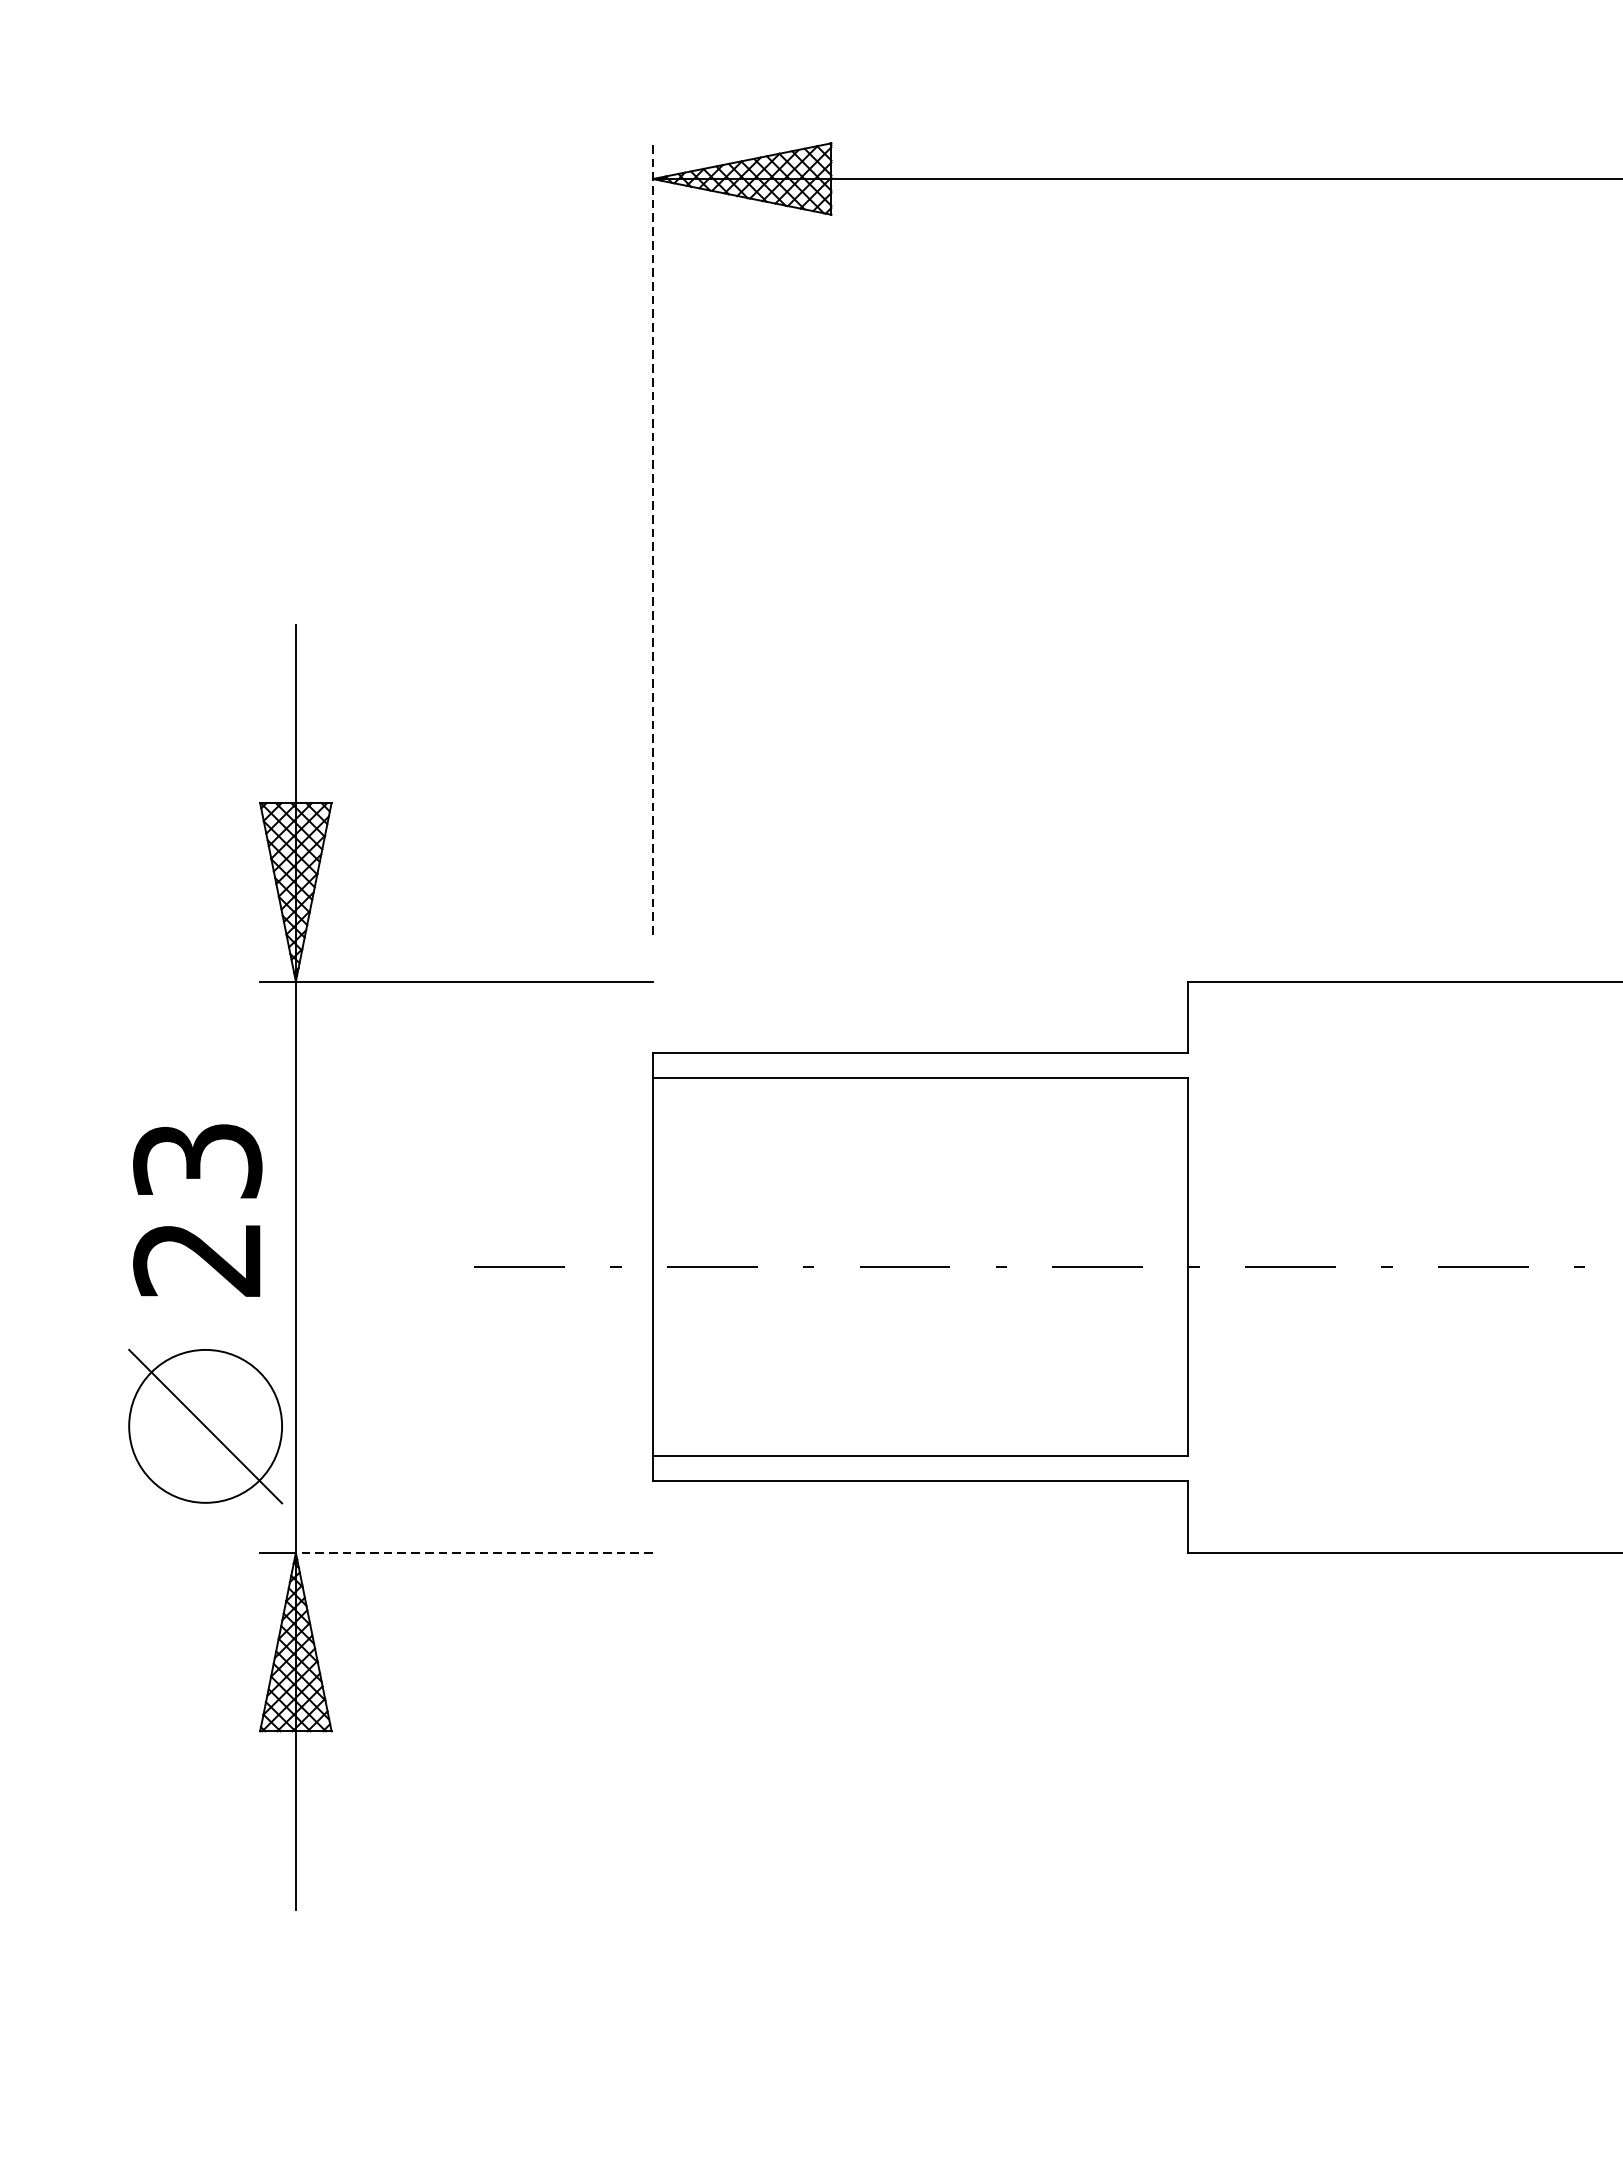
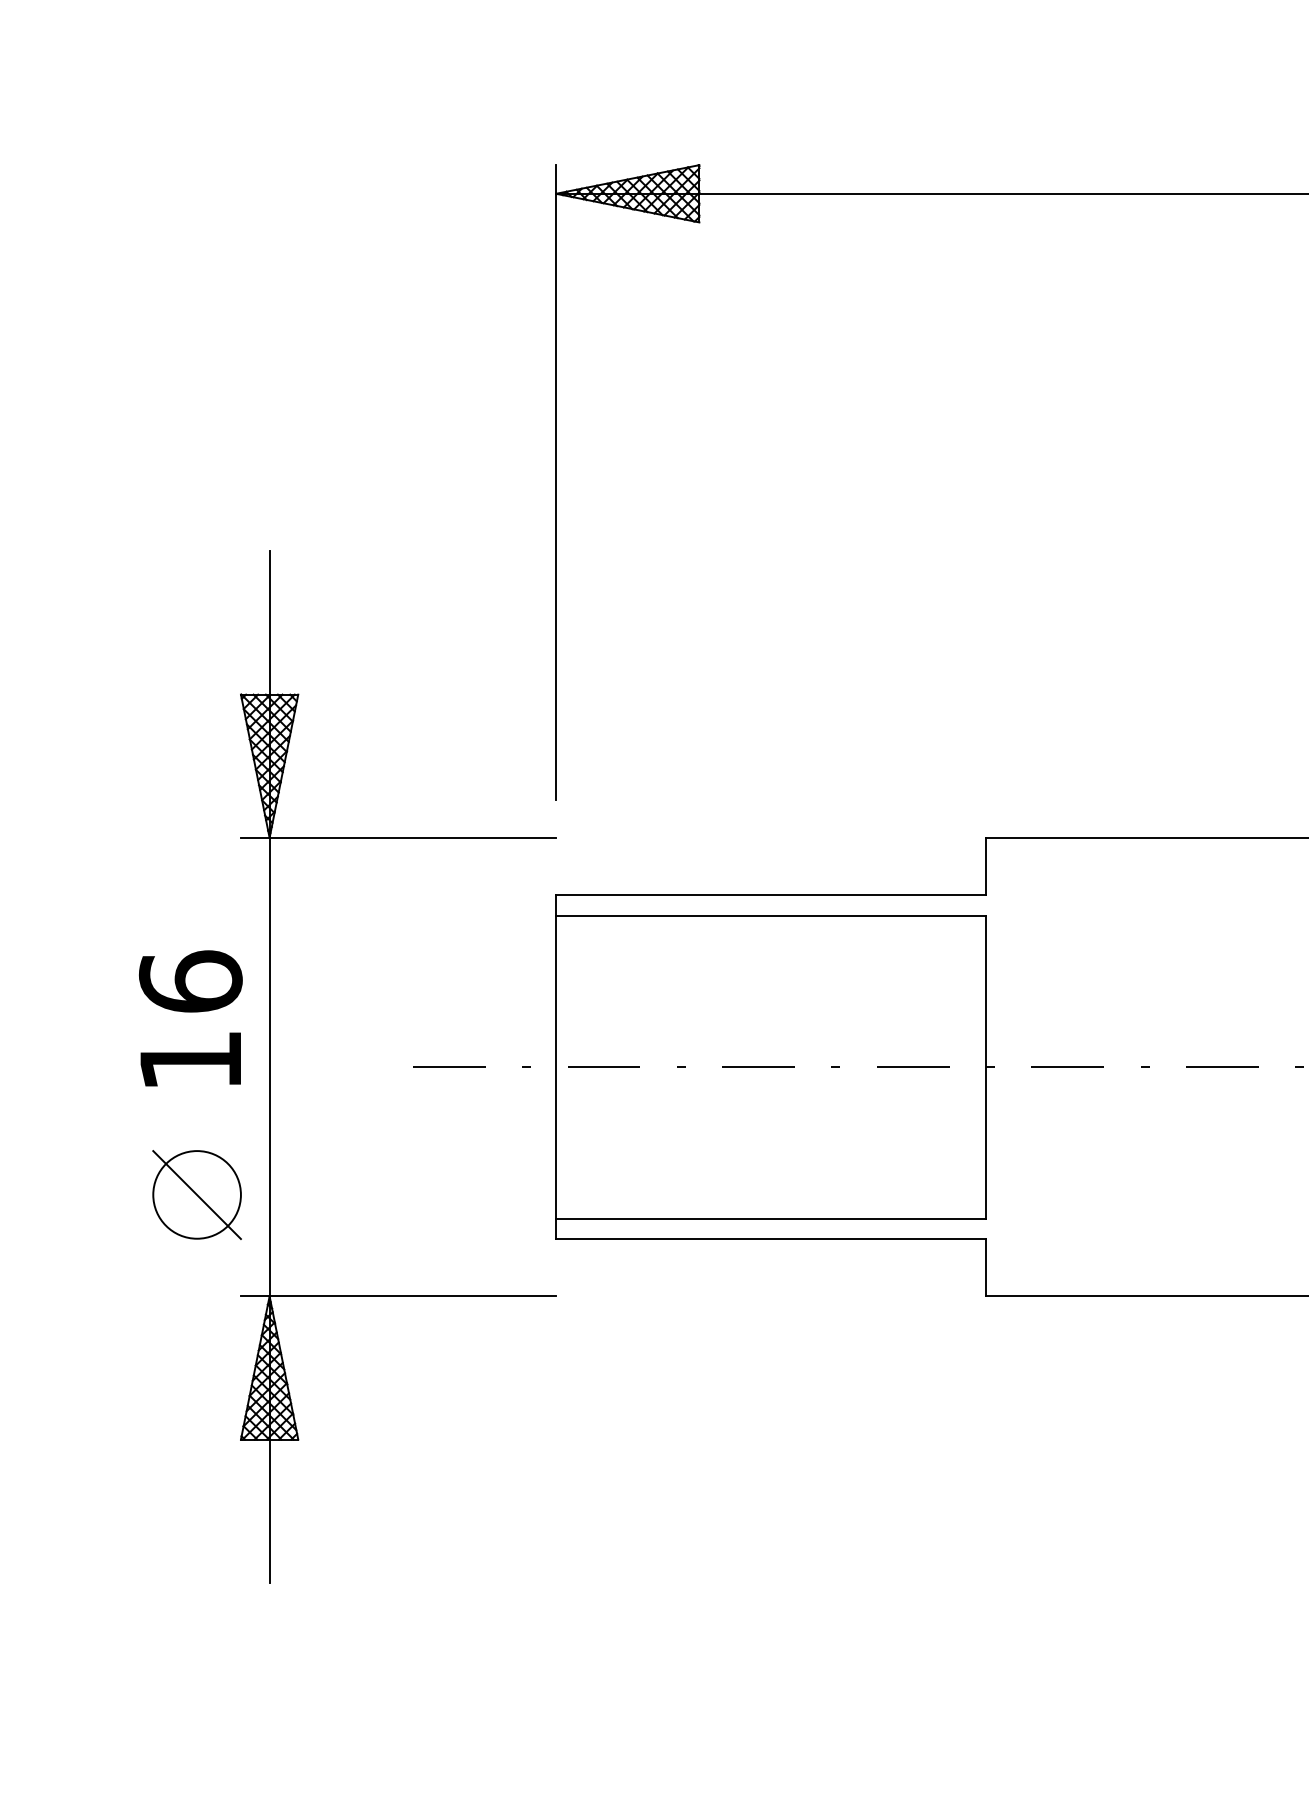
line: (653, 538) -> (556, 482), dashed -> solid
text: (197, 1209) -> (190, 1020), 23 -> 16
part: (204, 1425) -> (196, 1194), size x0.71
line: (473, 1553) -> (412, 1296), dashed -> solid

